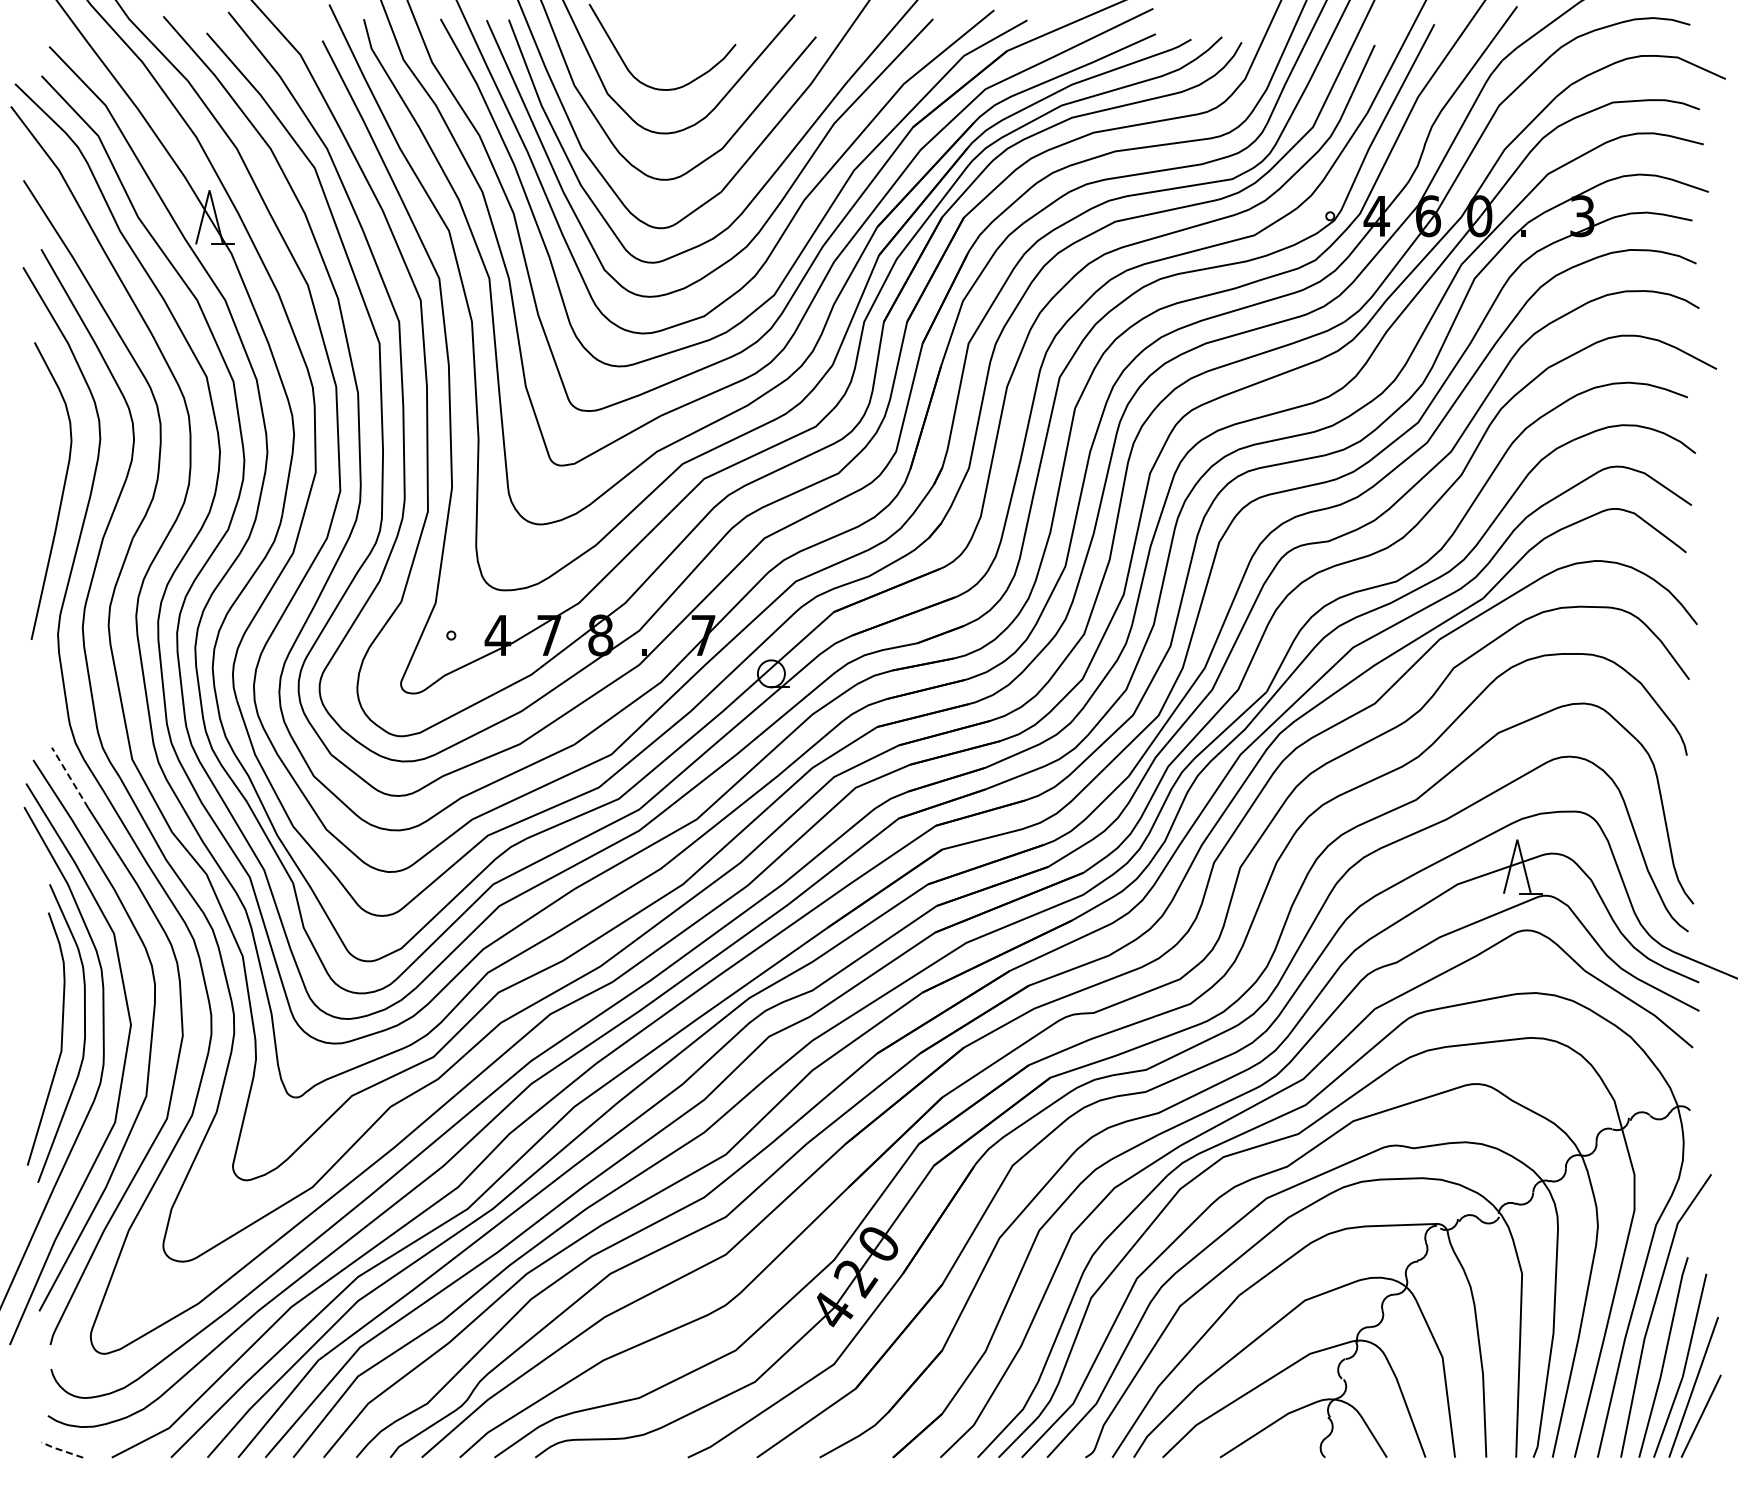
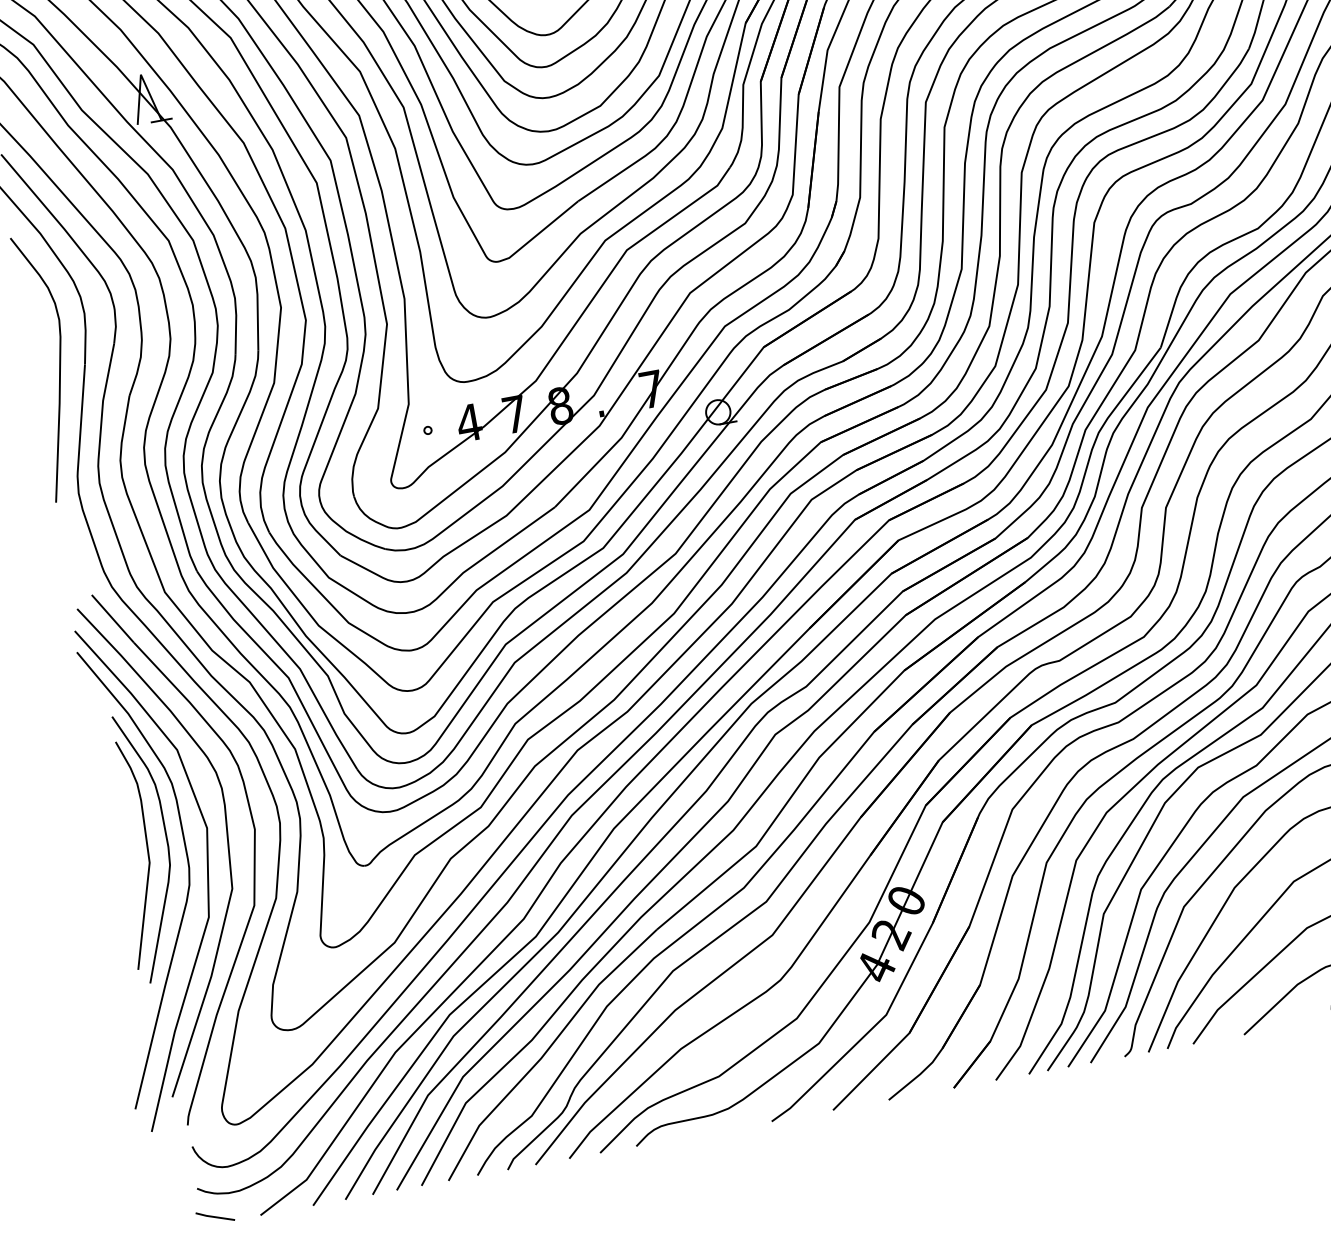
line: (69, 777) -> (112, 618), dashed -> solid
line: (61, 1450) -> (214, 1217), dashed -> solid

